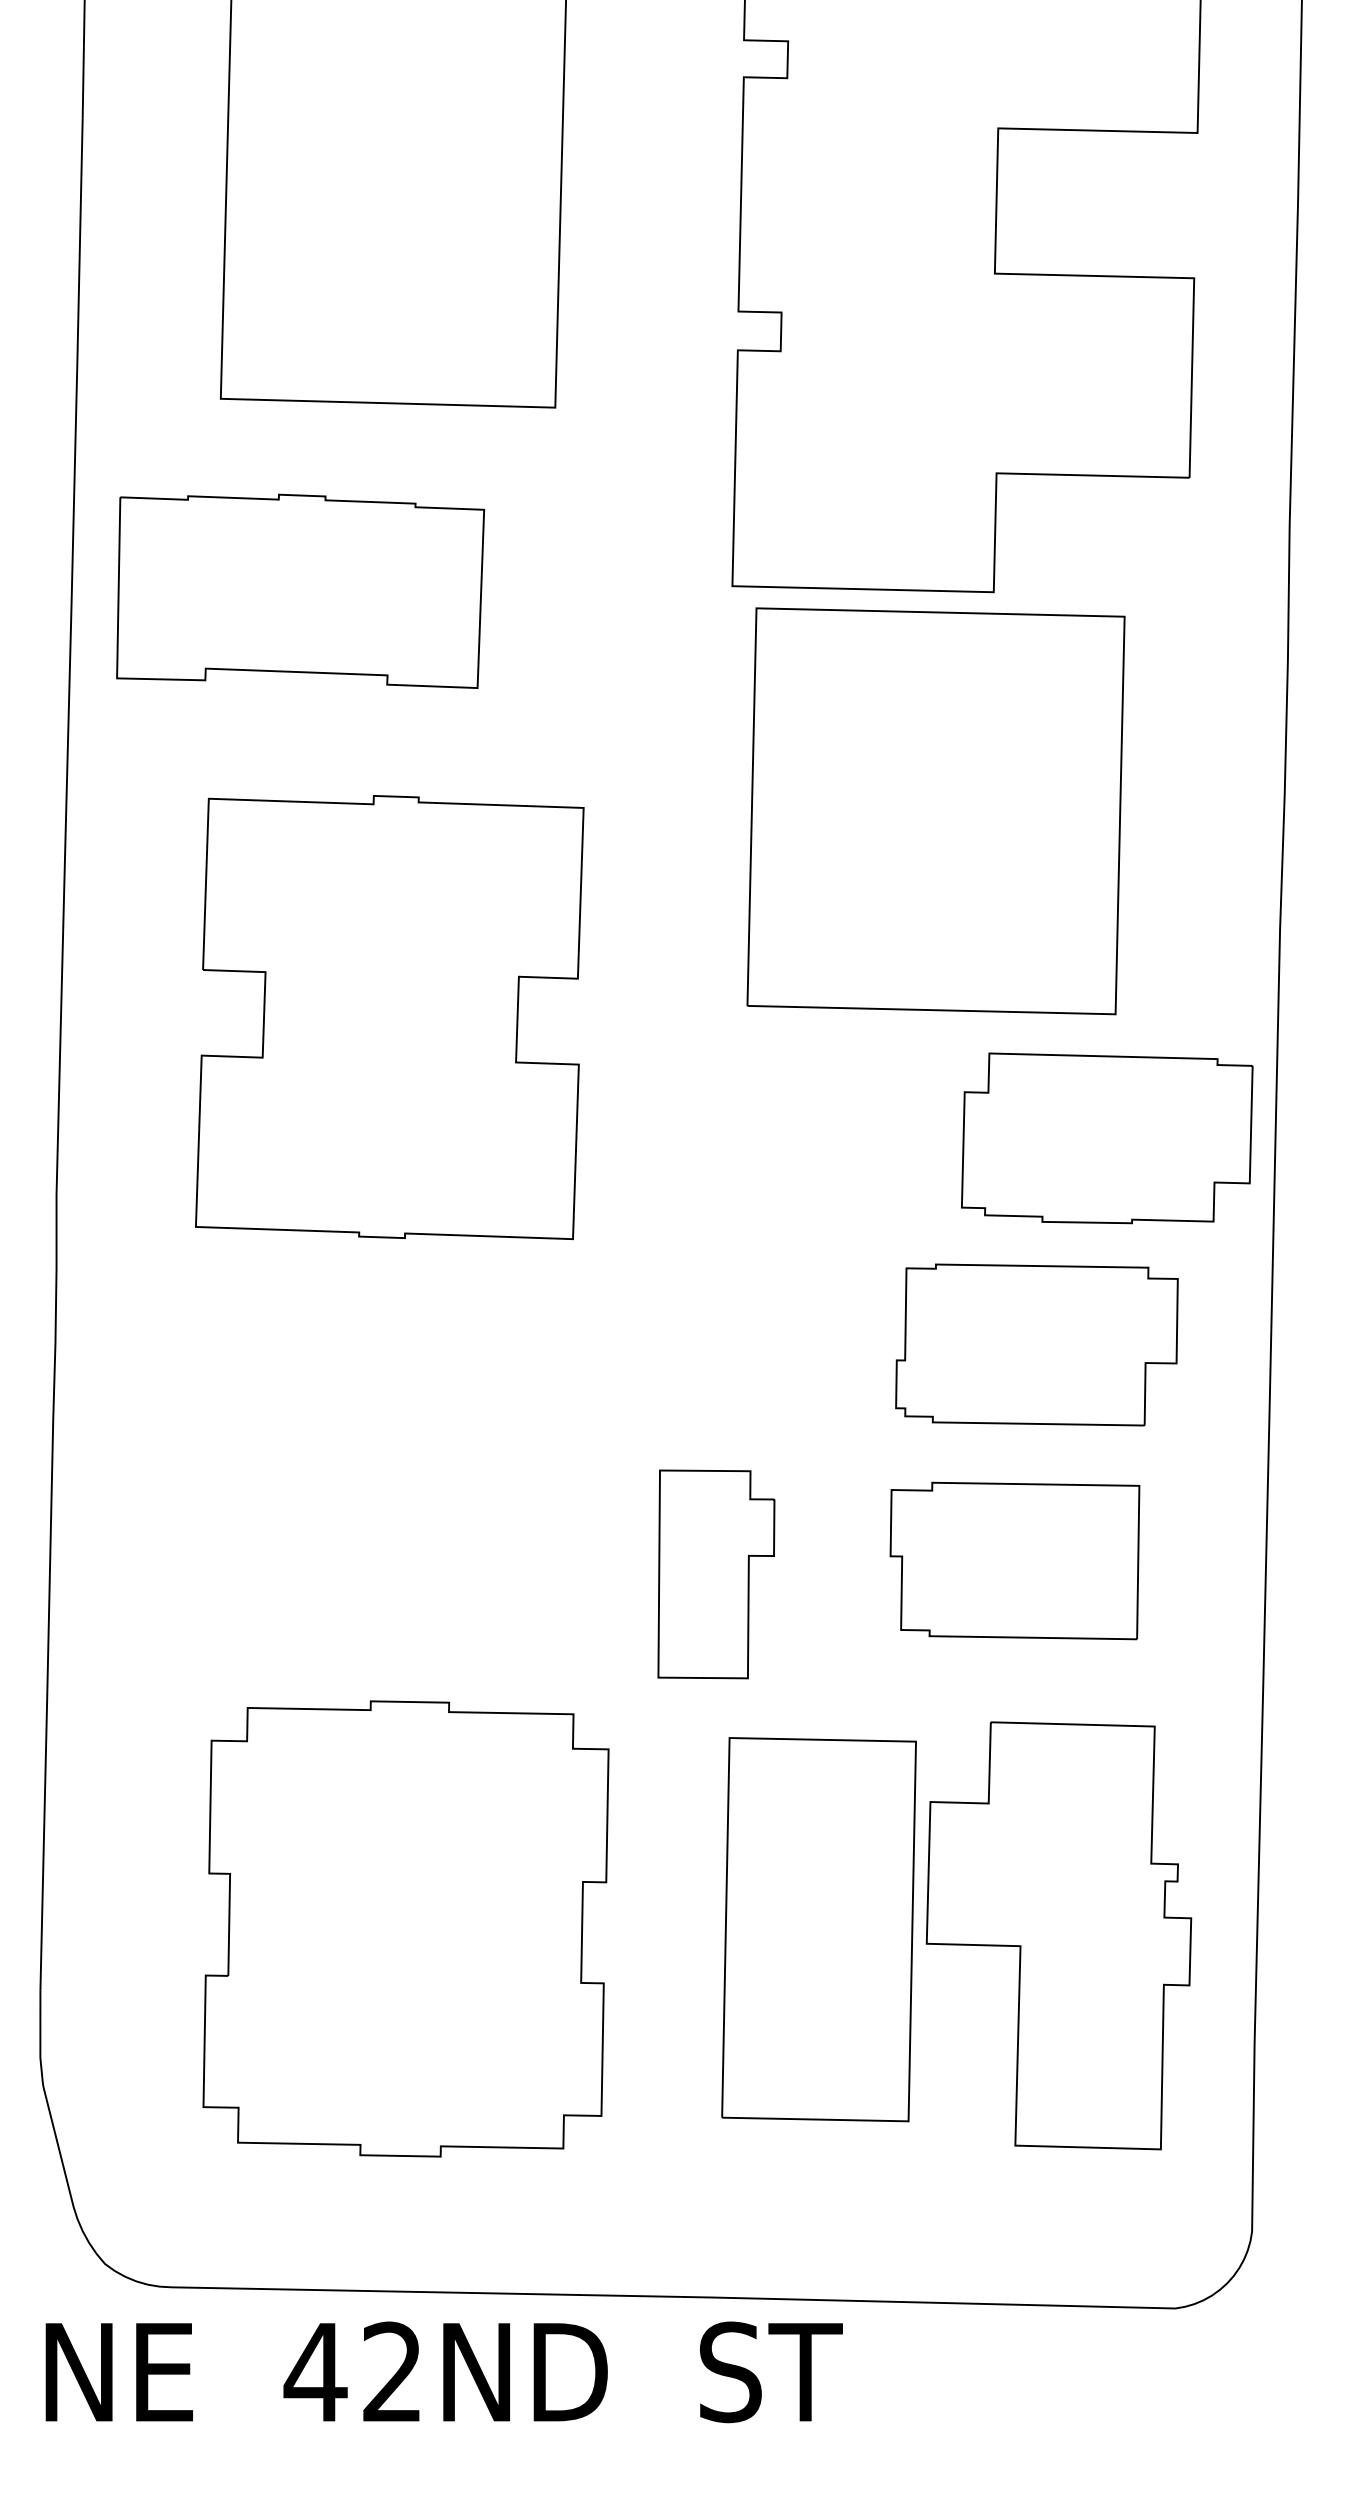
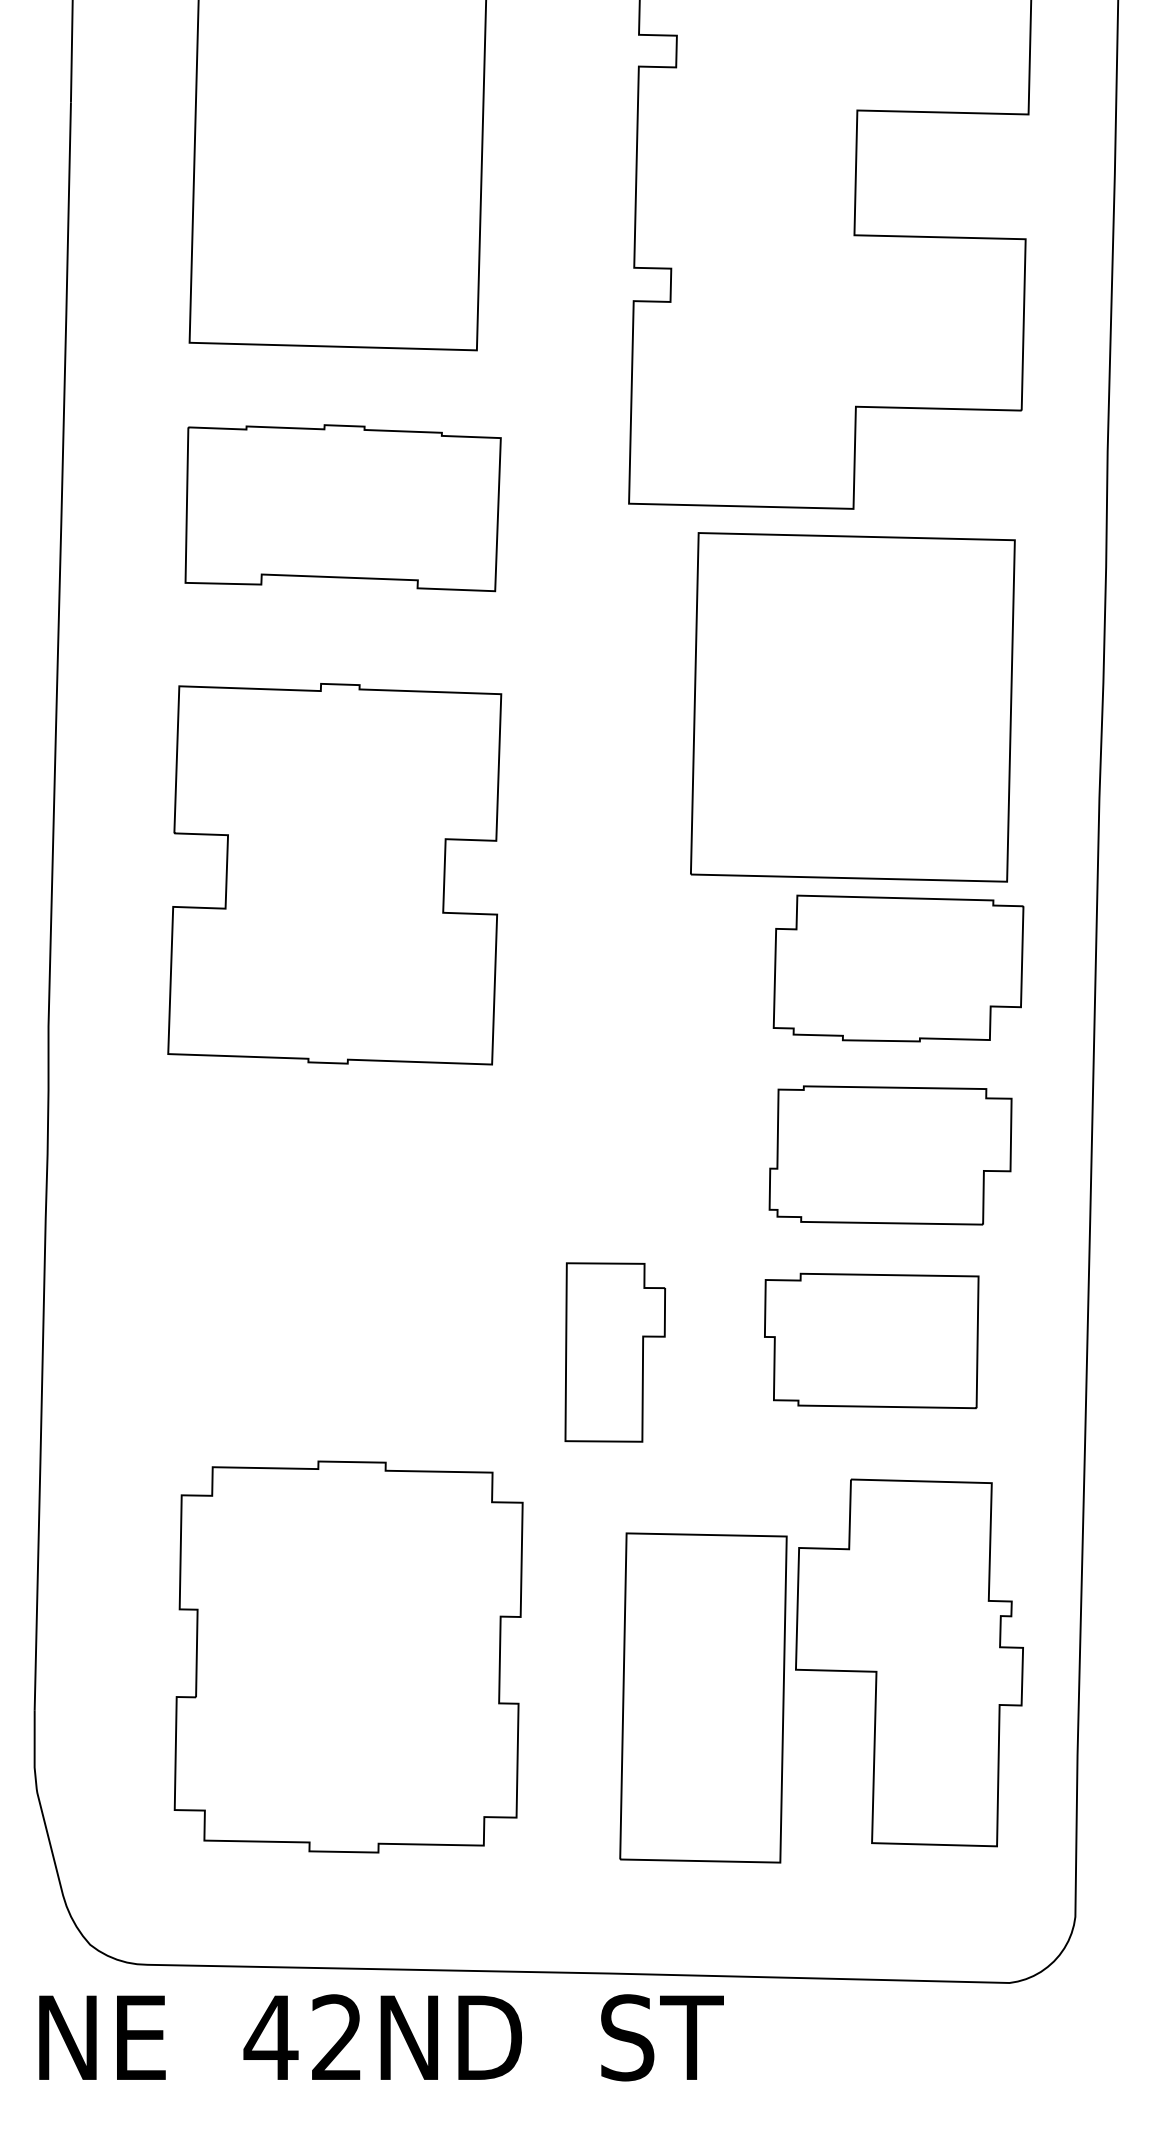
part: (300, 590) -> (343, 507), moved
part: (935, 811) -> (852, 707), moved
part: (1107, 1138) -> (898, 968), moved
part: (818, 1929) -> (702, 1697), moved

